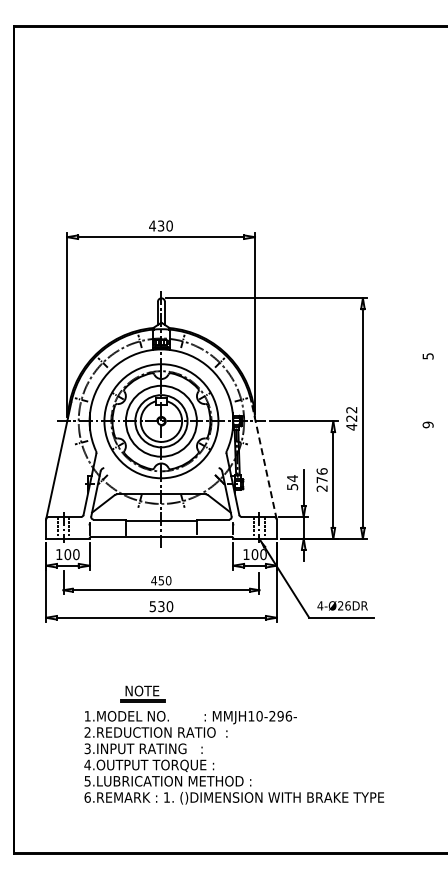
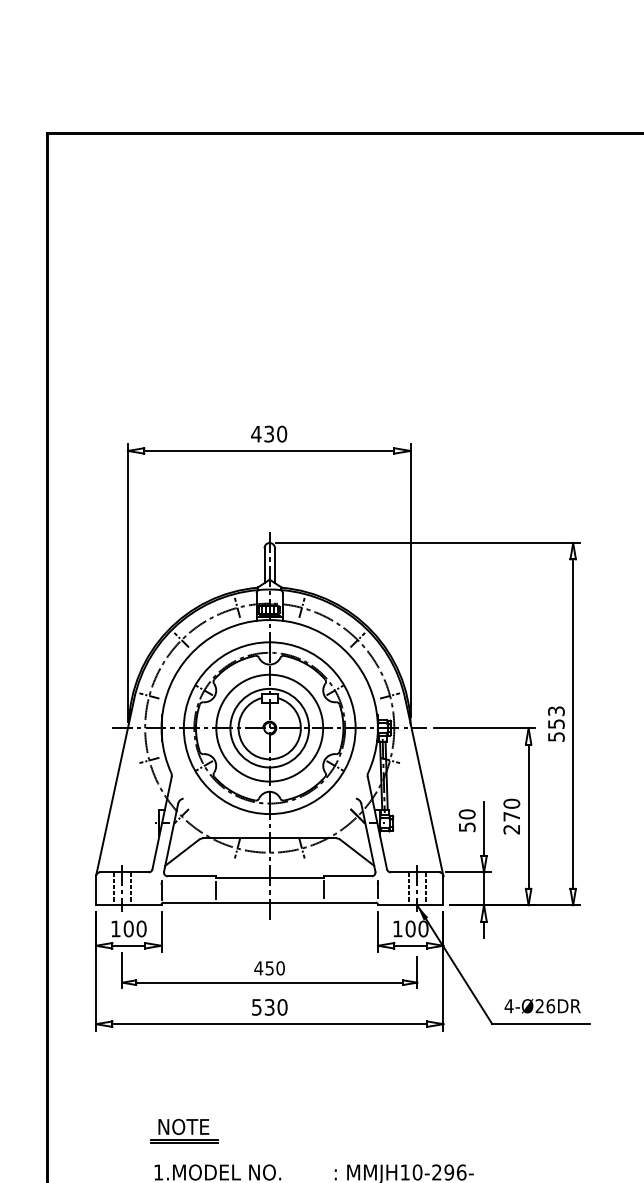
text: (351, 418) -> (555, 724), 422 -> 553
line: (264, 461) -> (424, 788), dashed -> solid
text: (321, 471) -> (510, 803), 276 -> 270
text: (292, 478) -> (467, 814), 54 -> 50
part: (142, 693) -> (183, 1130), moved

